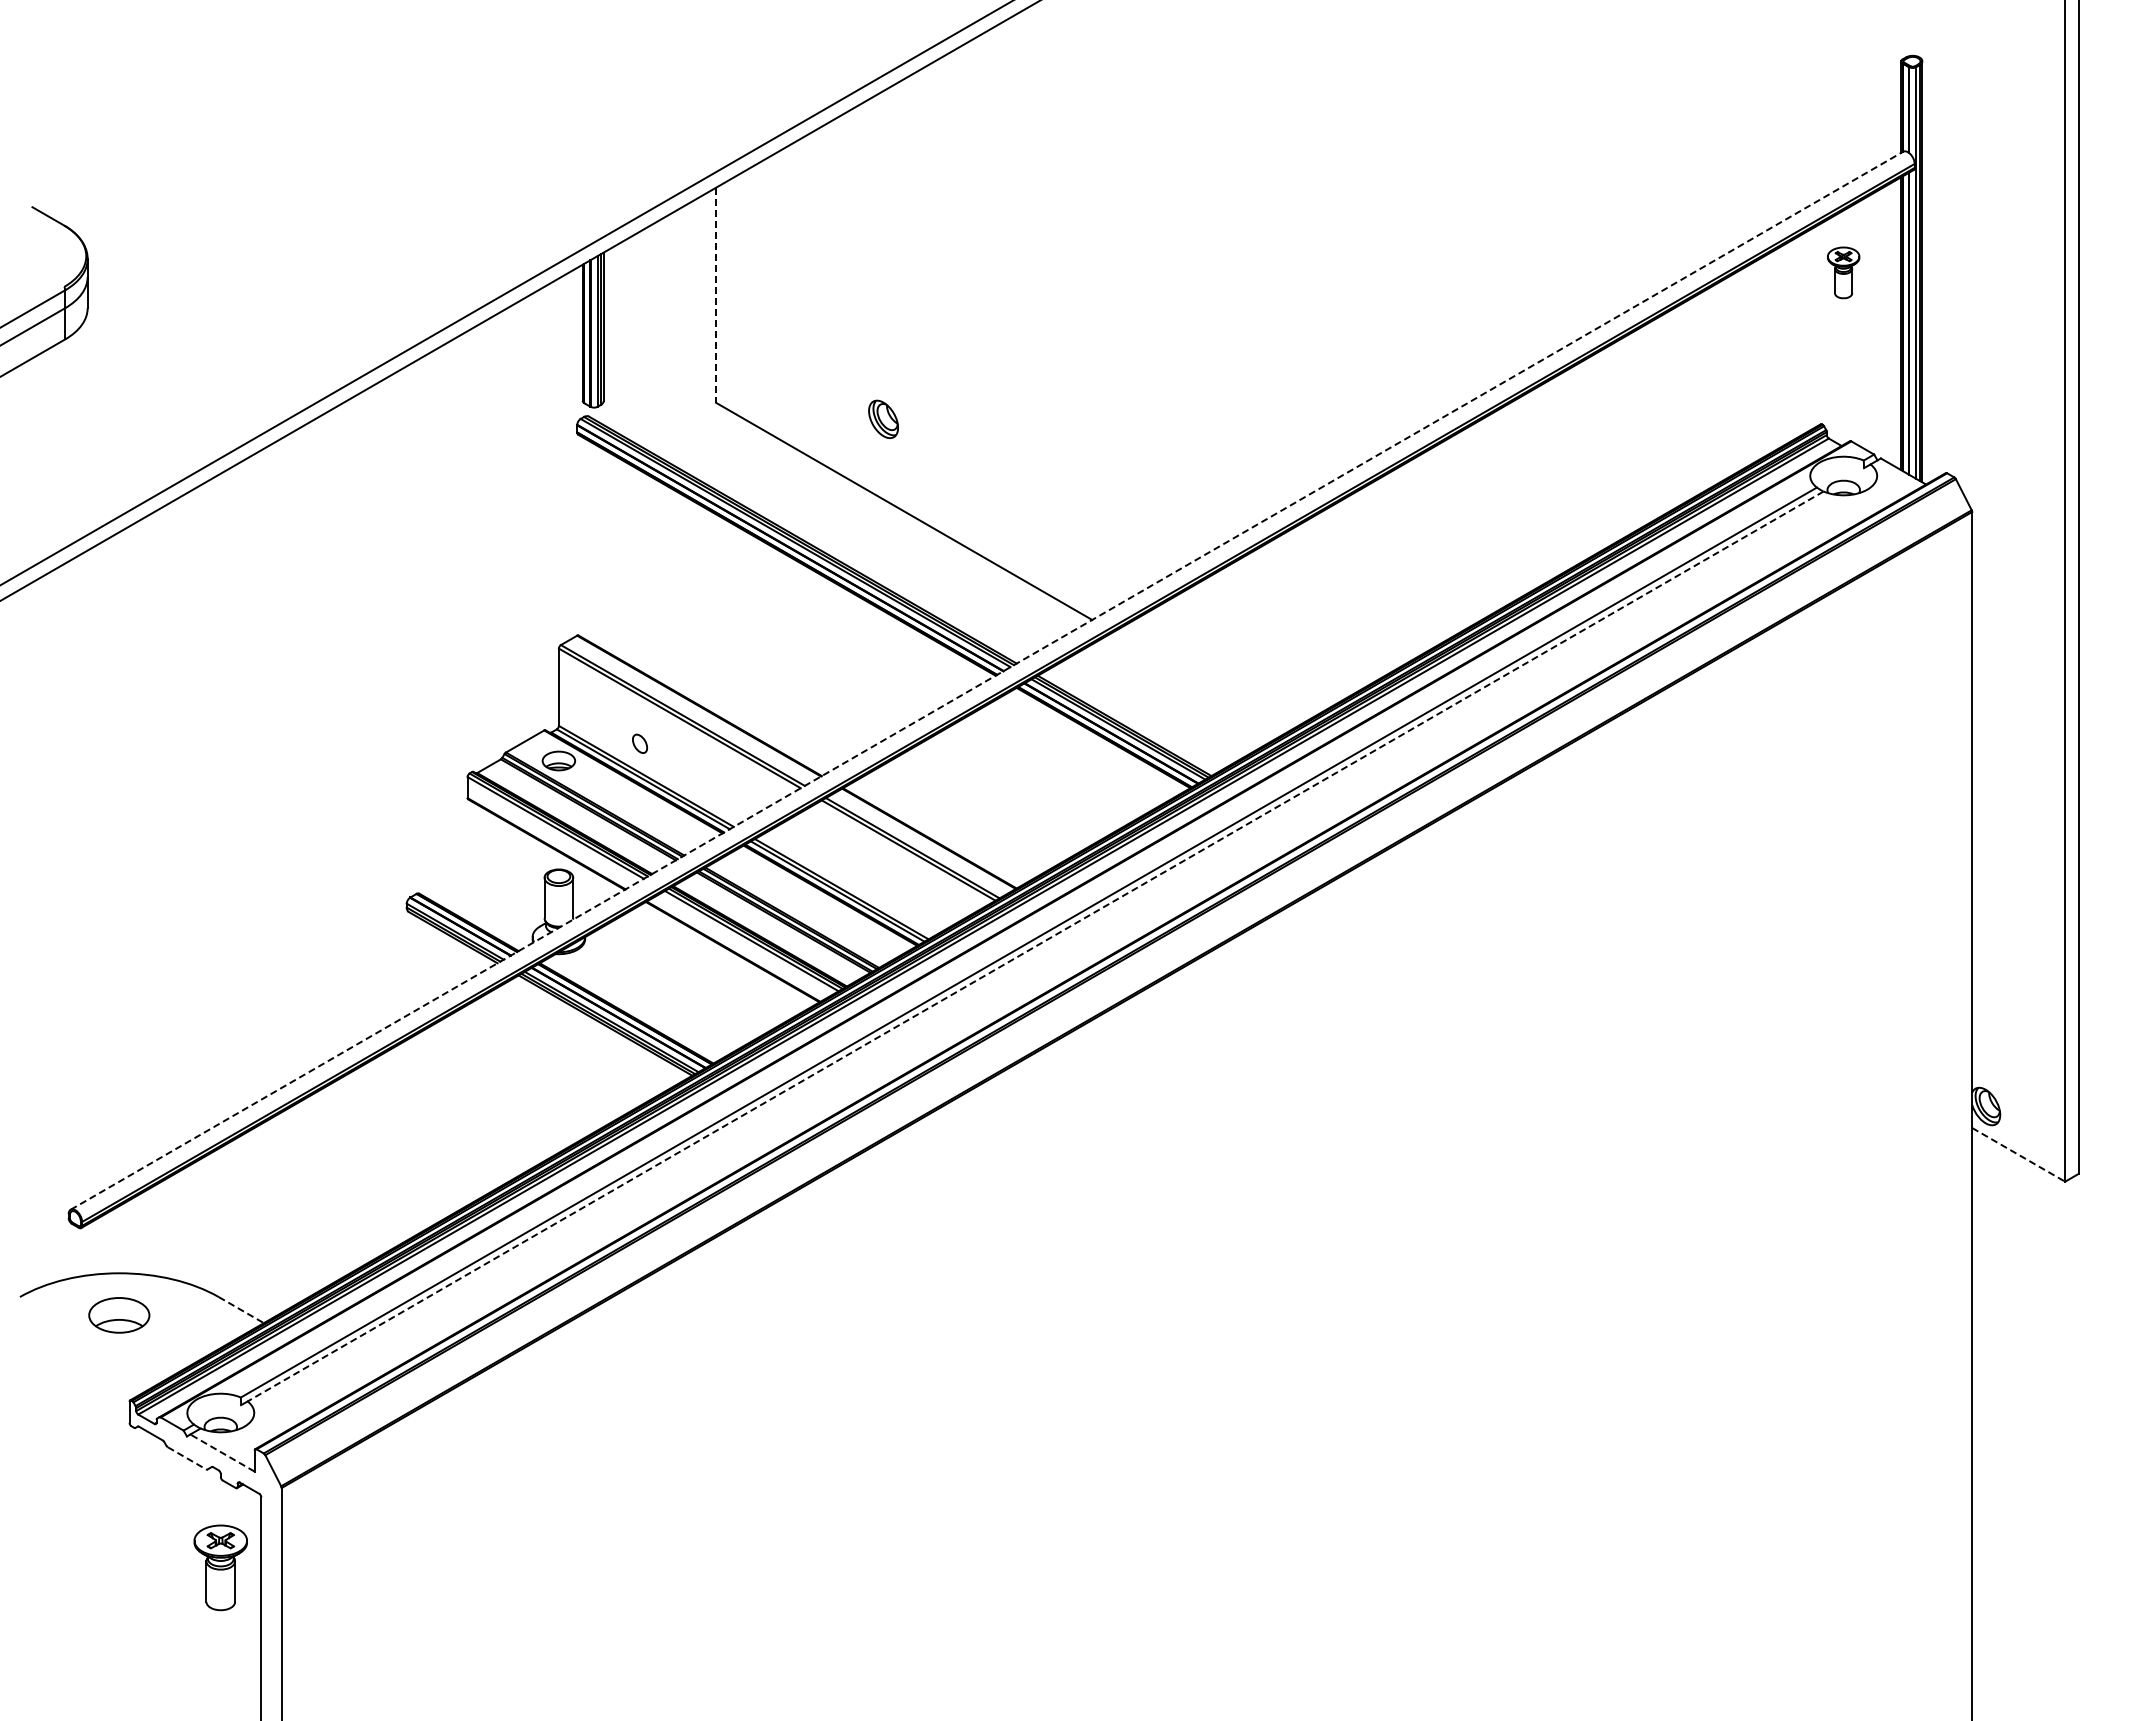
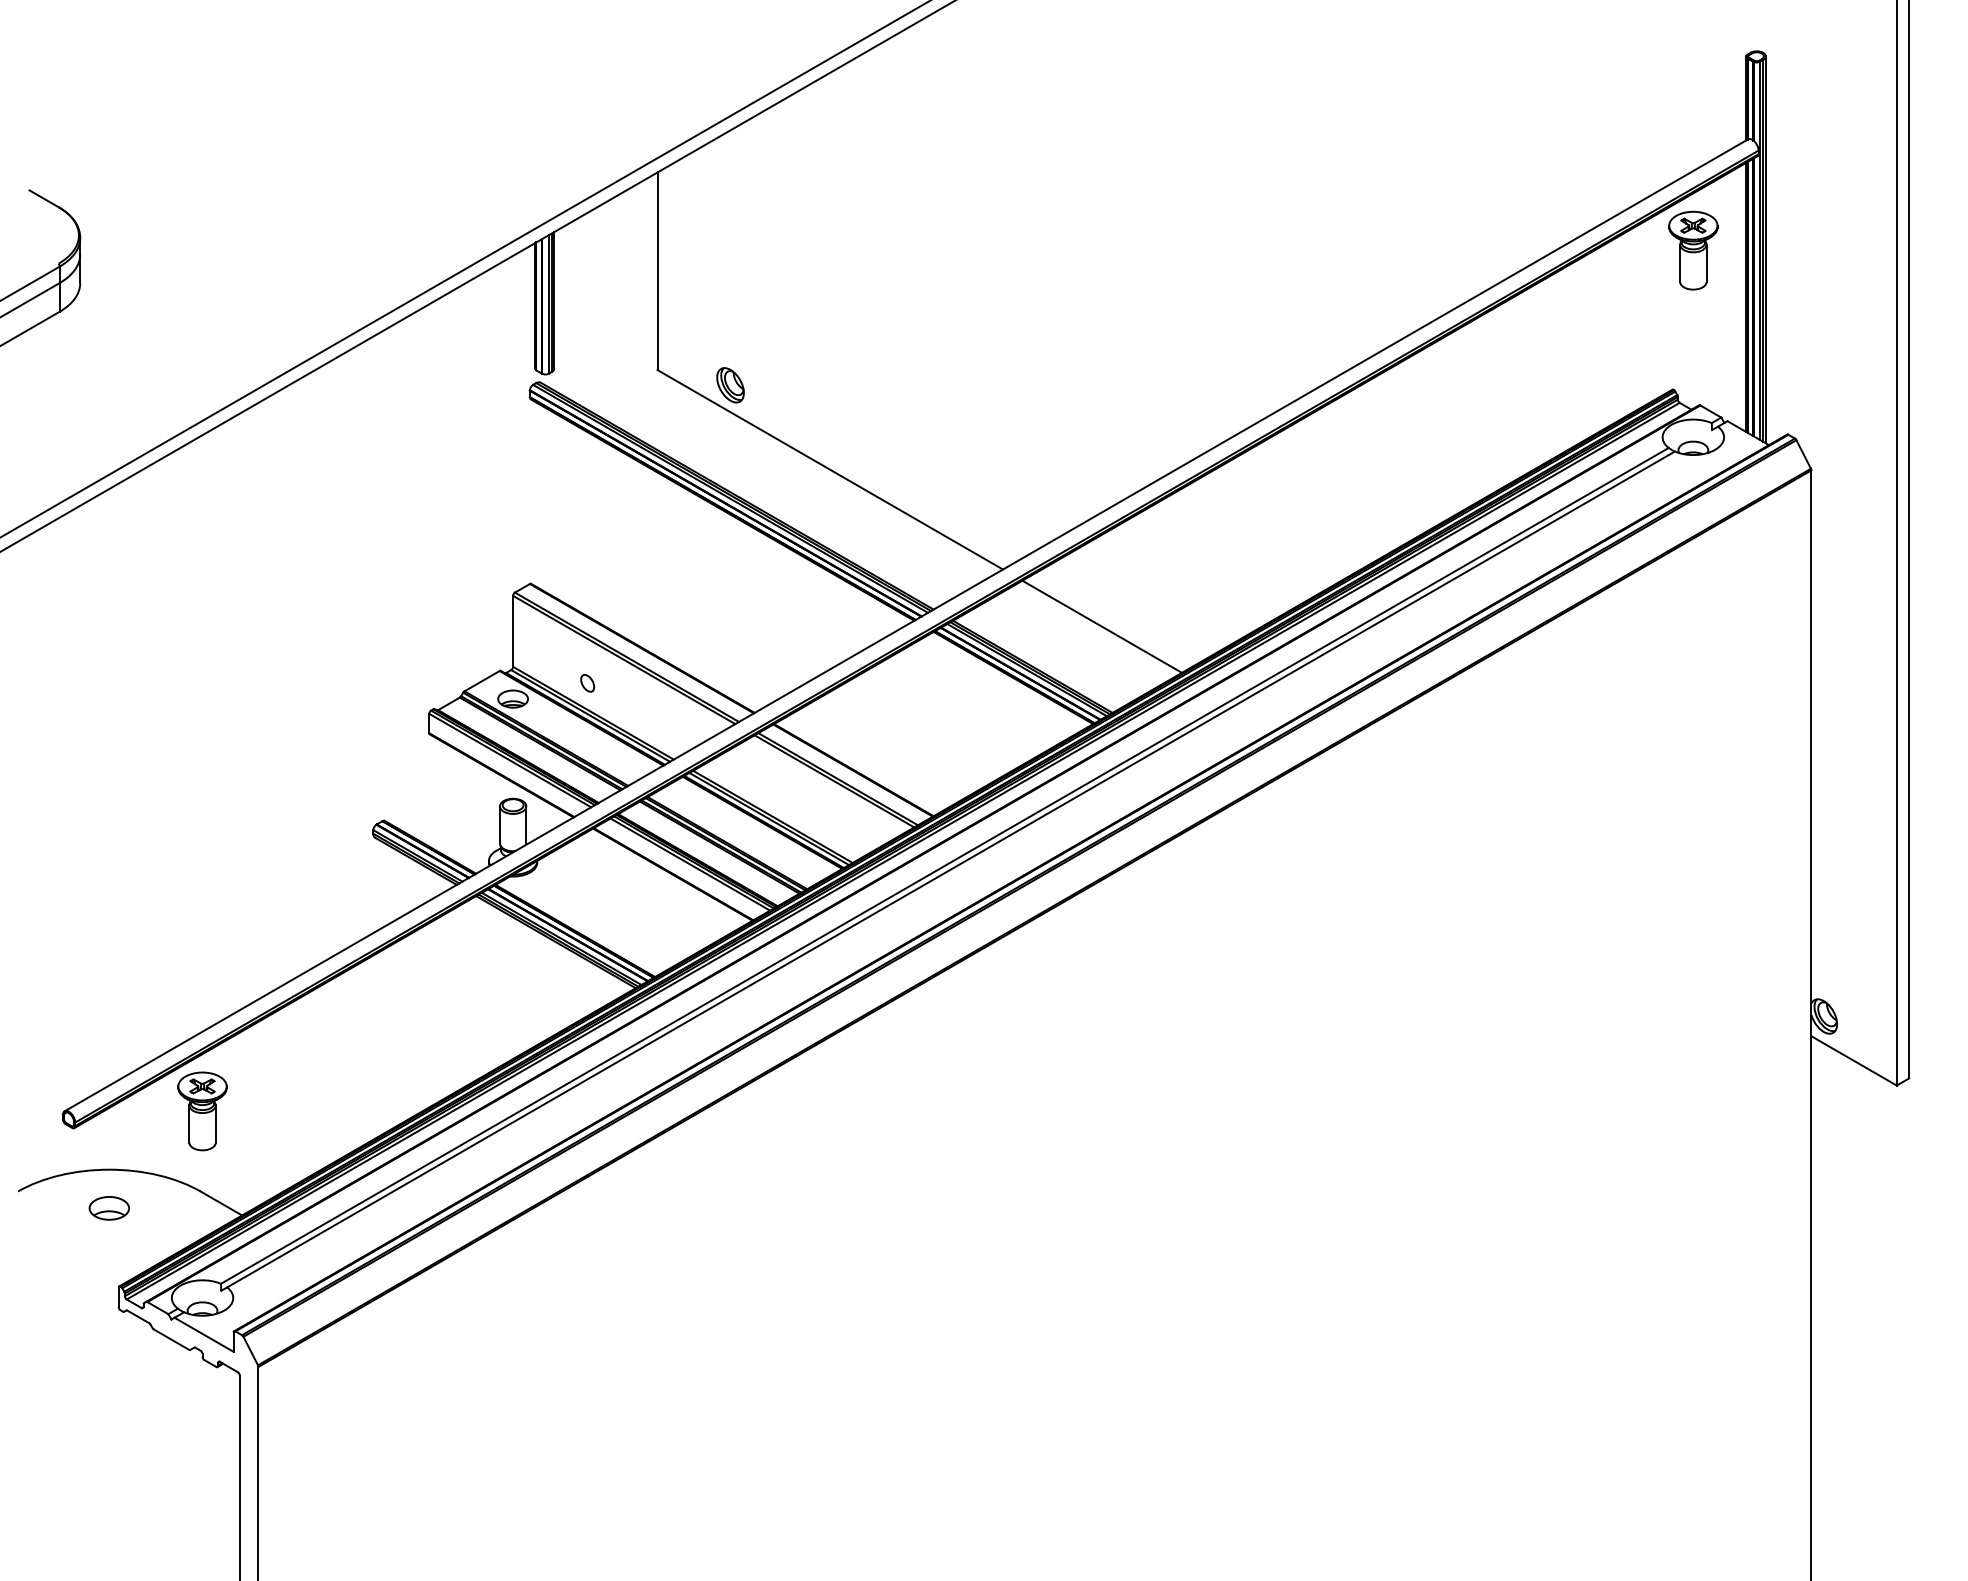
part: (1843, 272) -> (1693, 250), size x1.67
line: (716, 295) -> (657, 271), dashed -> solid
part: (883, 419) -> (730, 385), moved
line: (987, 680) -> (906, 625), dashed -> solid
line: (1200, 682) -> (1102, 626), added
line: (1035, 946) -> (950, 869), dashed -> solid
line: (2018, 1154) -> (1853, 1060), dashed -> solid
line: (241, 1310) -> (221, 1203), dashed -> solid
part: (119, 1315) -> (109, 1208), size x0.71
line: (222, 1452) -> (204, 1334), dashed -> solid
line: (187, 1458) -> (171, 1339), dashed -> solid
part: (220, 1567) -> (202, 1111), moved

